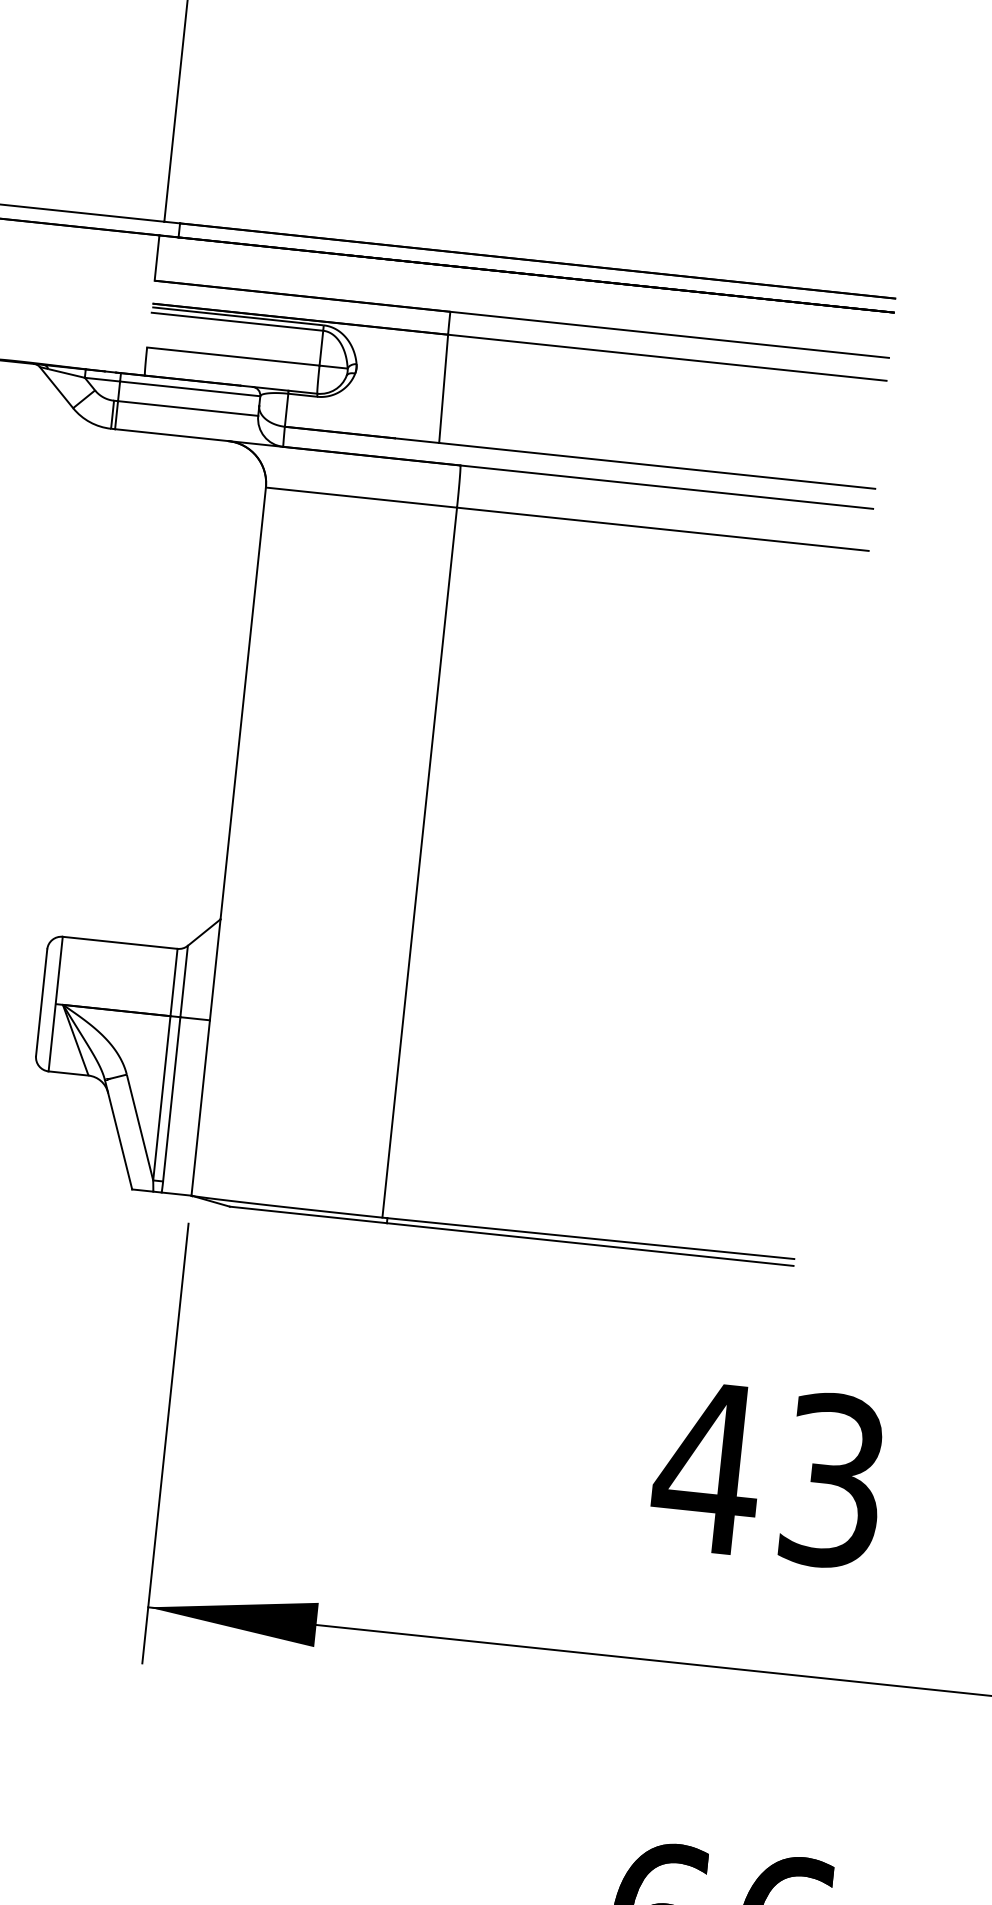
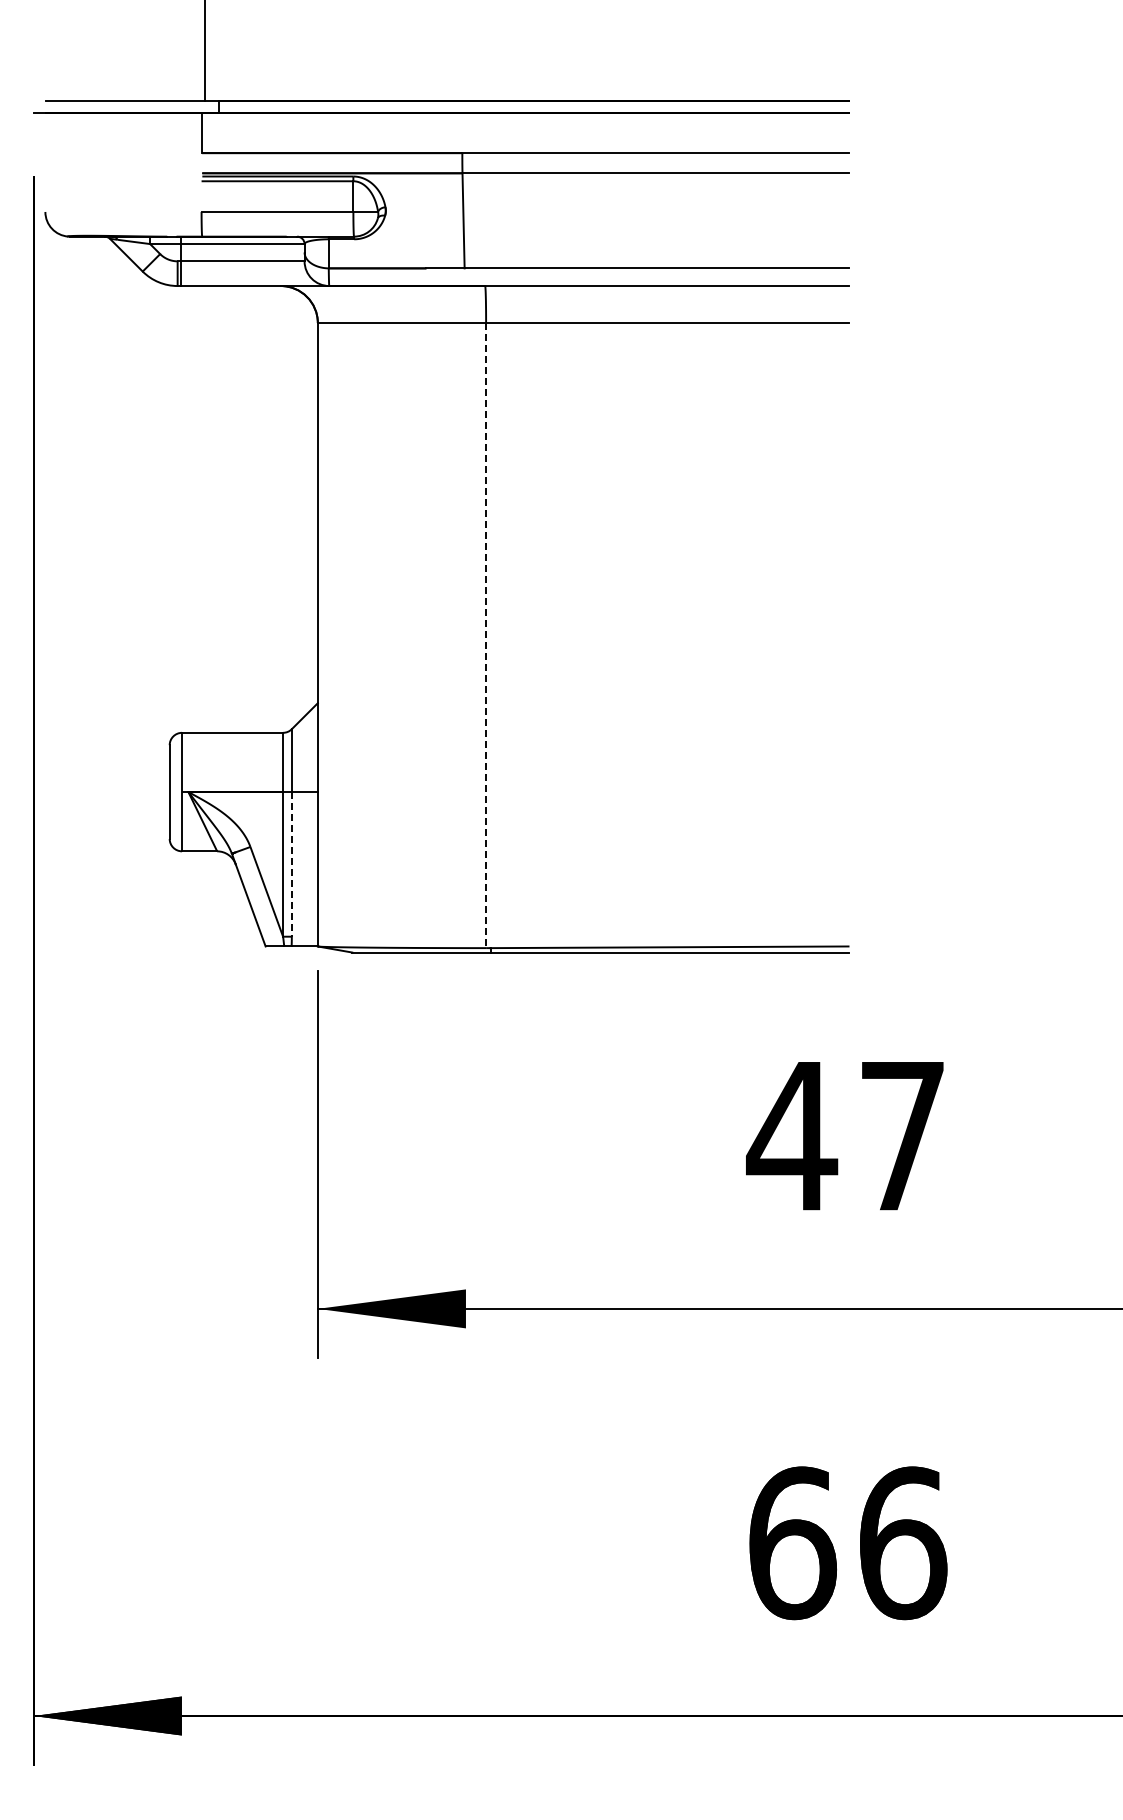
line: (420, 862) -> (486, 635), solid -> dashed
line: (171, 1099) -> (291, 864), solid -> dashed
text: (833, 1480) -> (902, 1135), 43 -> 47

